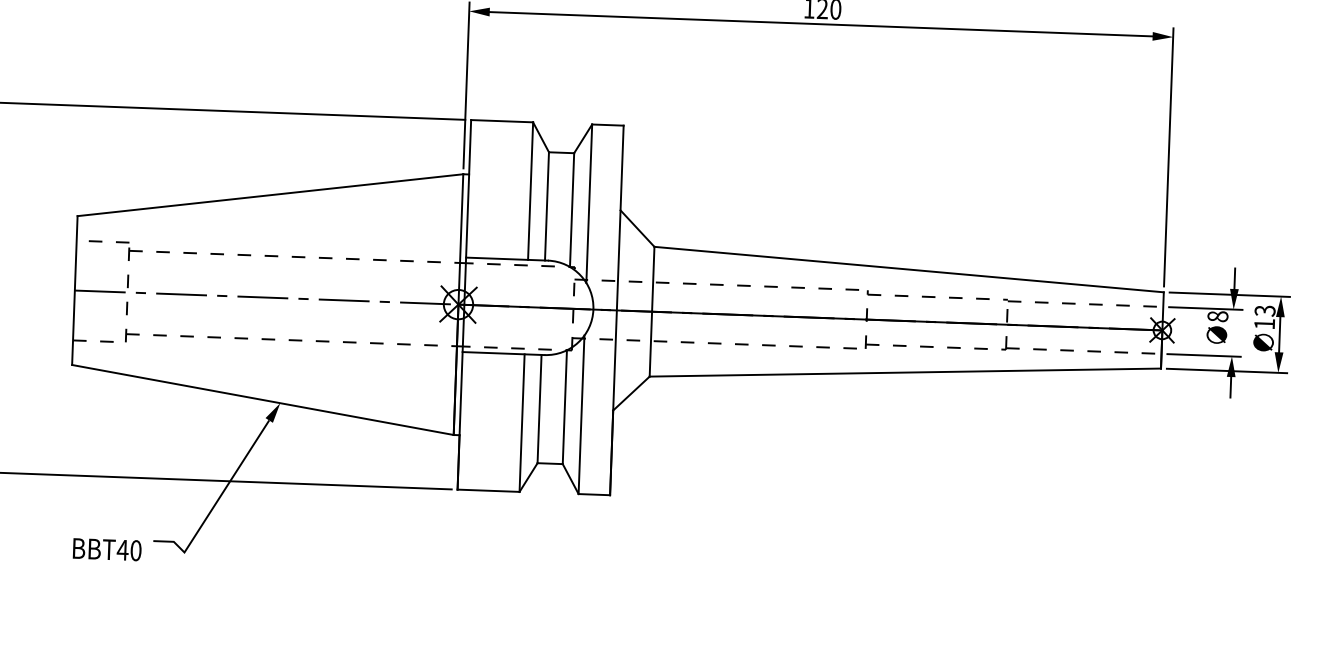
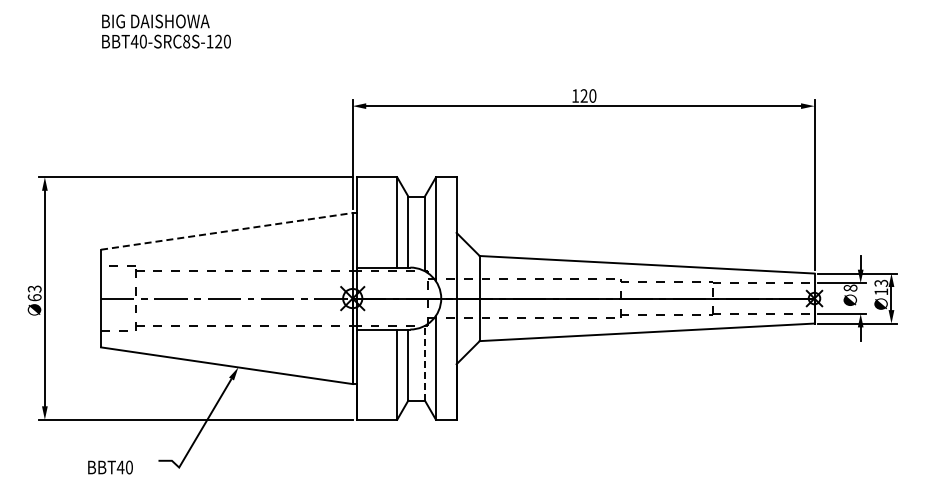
line: (271, 195) -> (227, 231), solid -> dashed
line: (564, 406) -> (424, 362), solid -> dashed
text: (107, 549) -> (110, 467), moved

